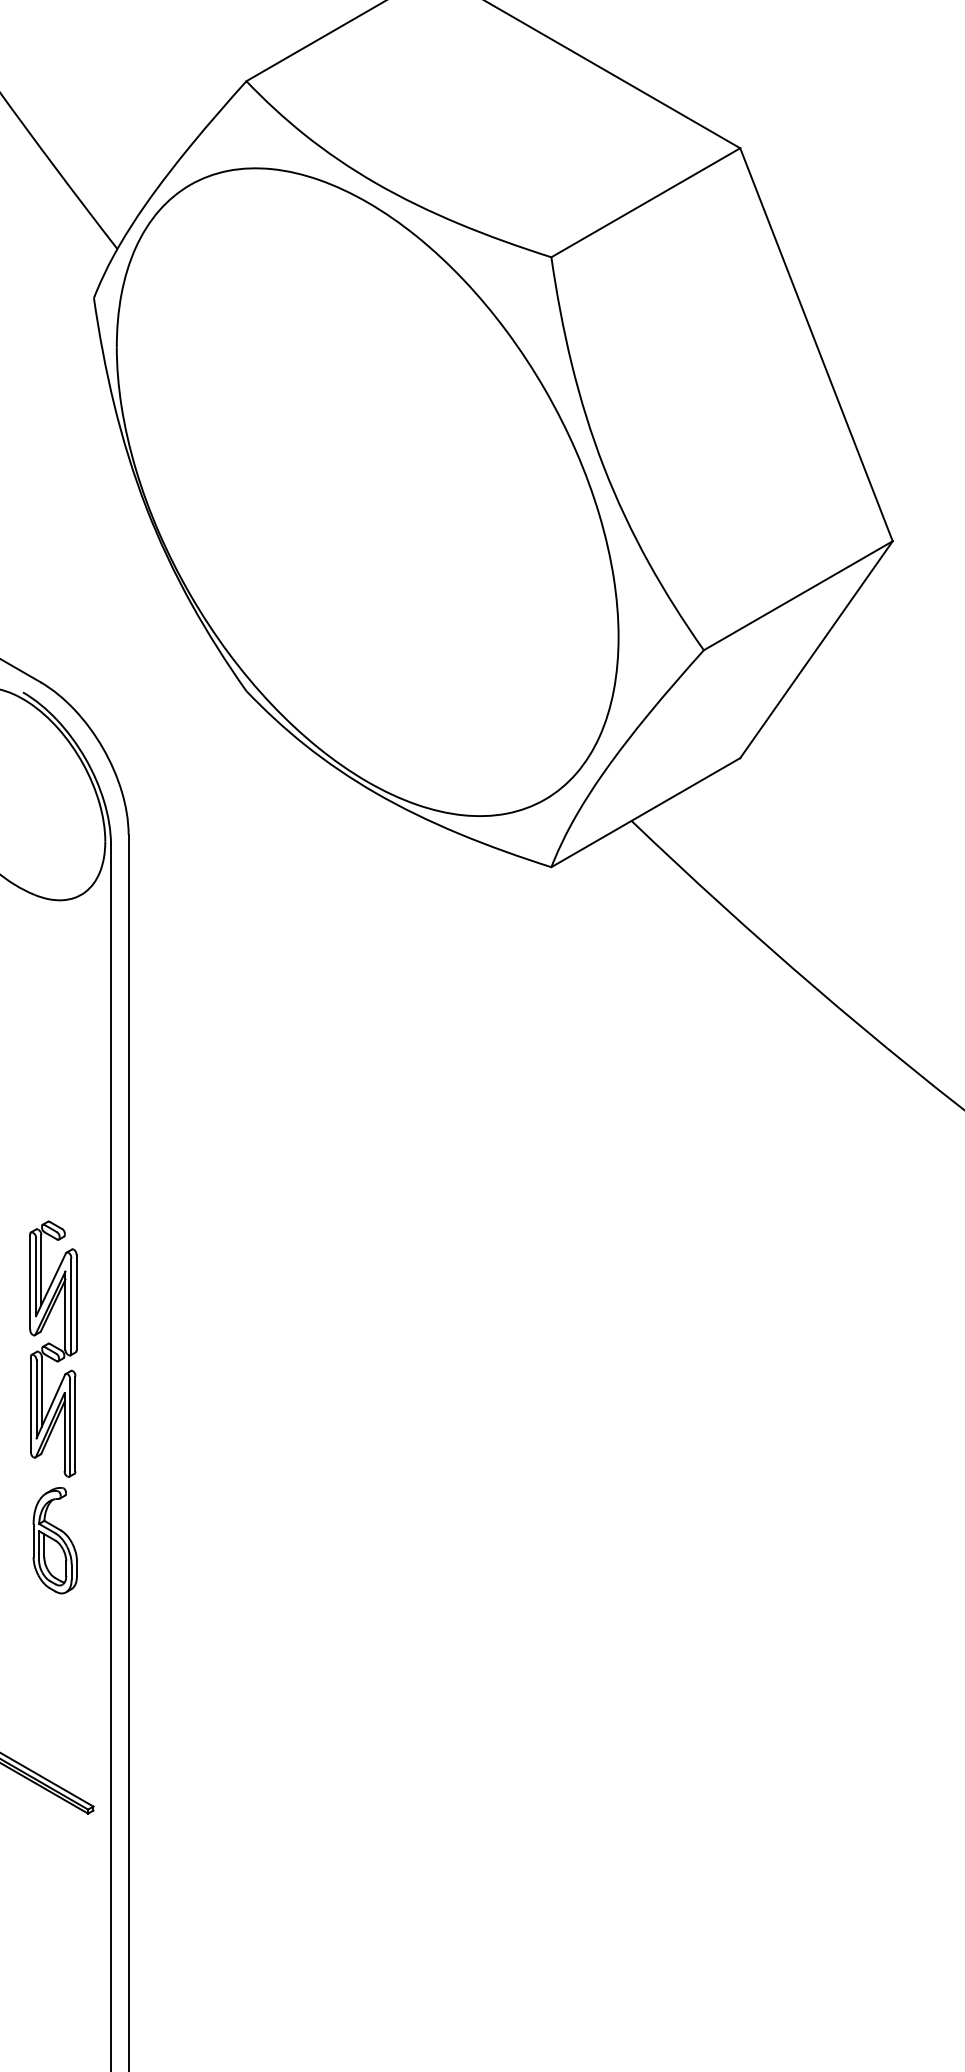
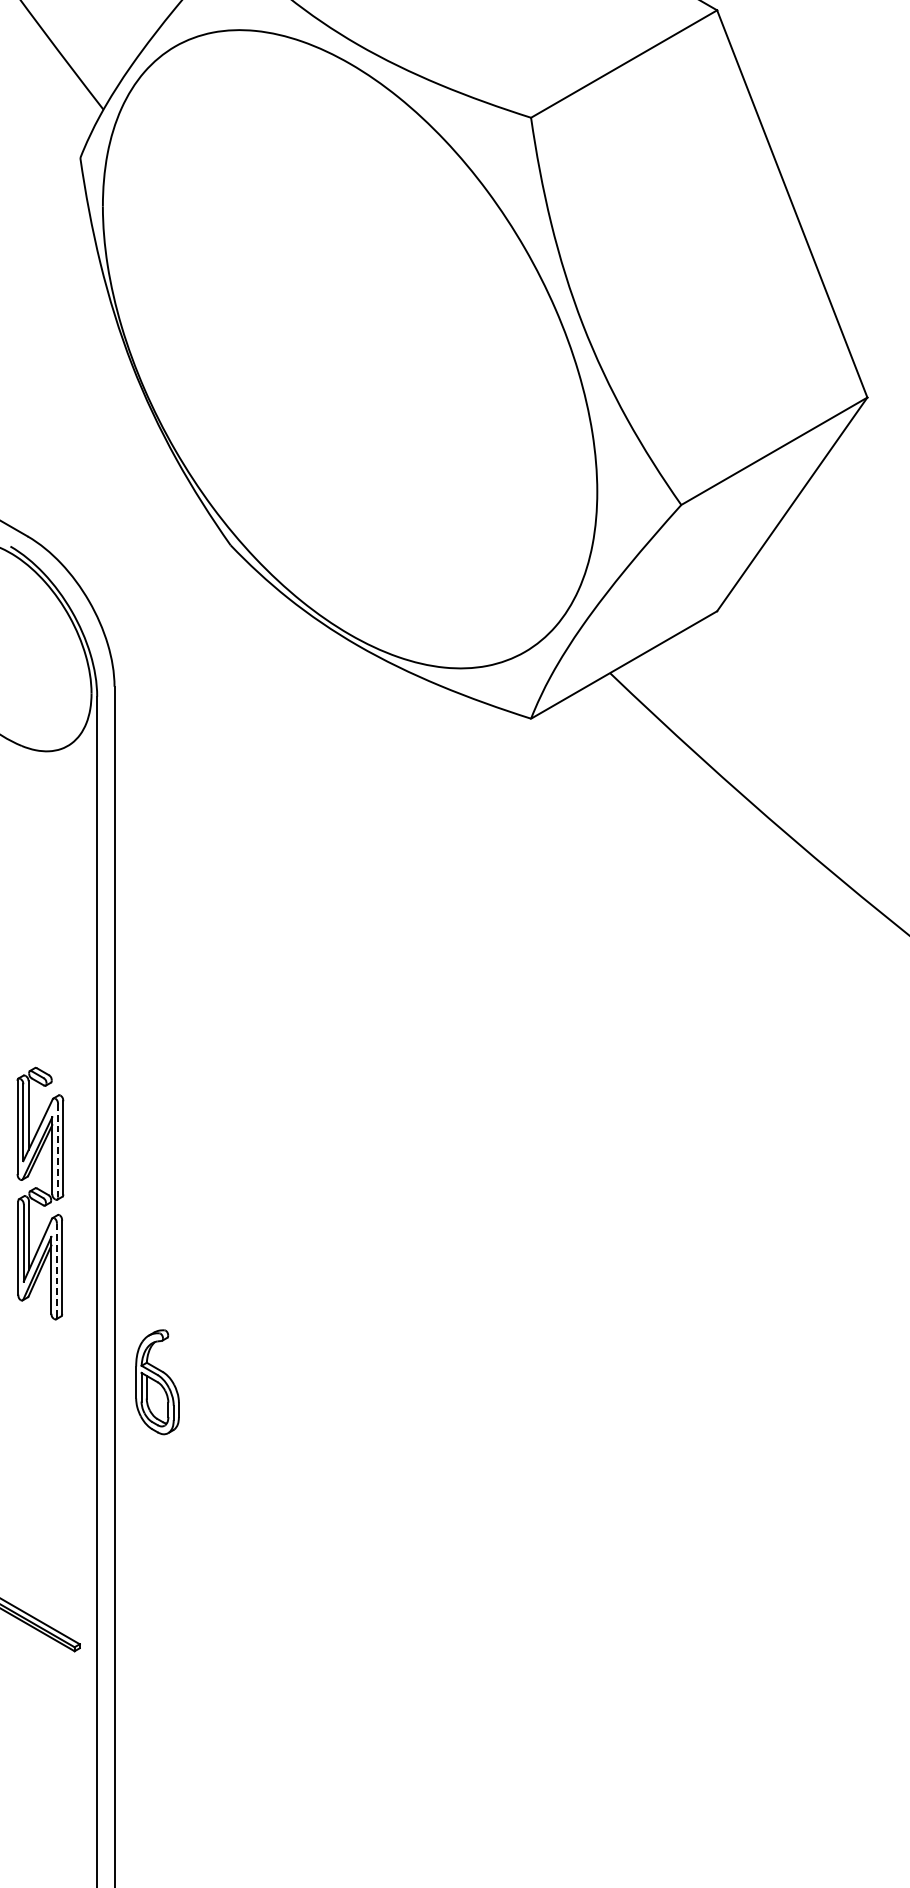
line: (71, 1305) -> (58, 1150), solid -> dashed
line: (70, 1426) -> (57, 1269), solid -> dashed
part: (54, 1540) -> (156, 1382), moved

